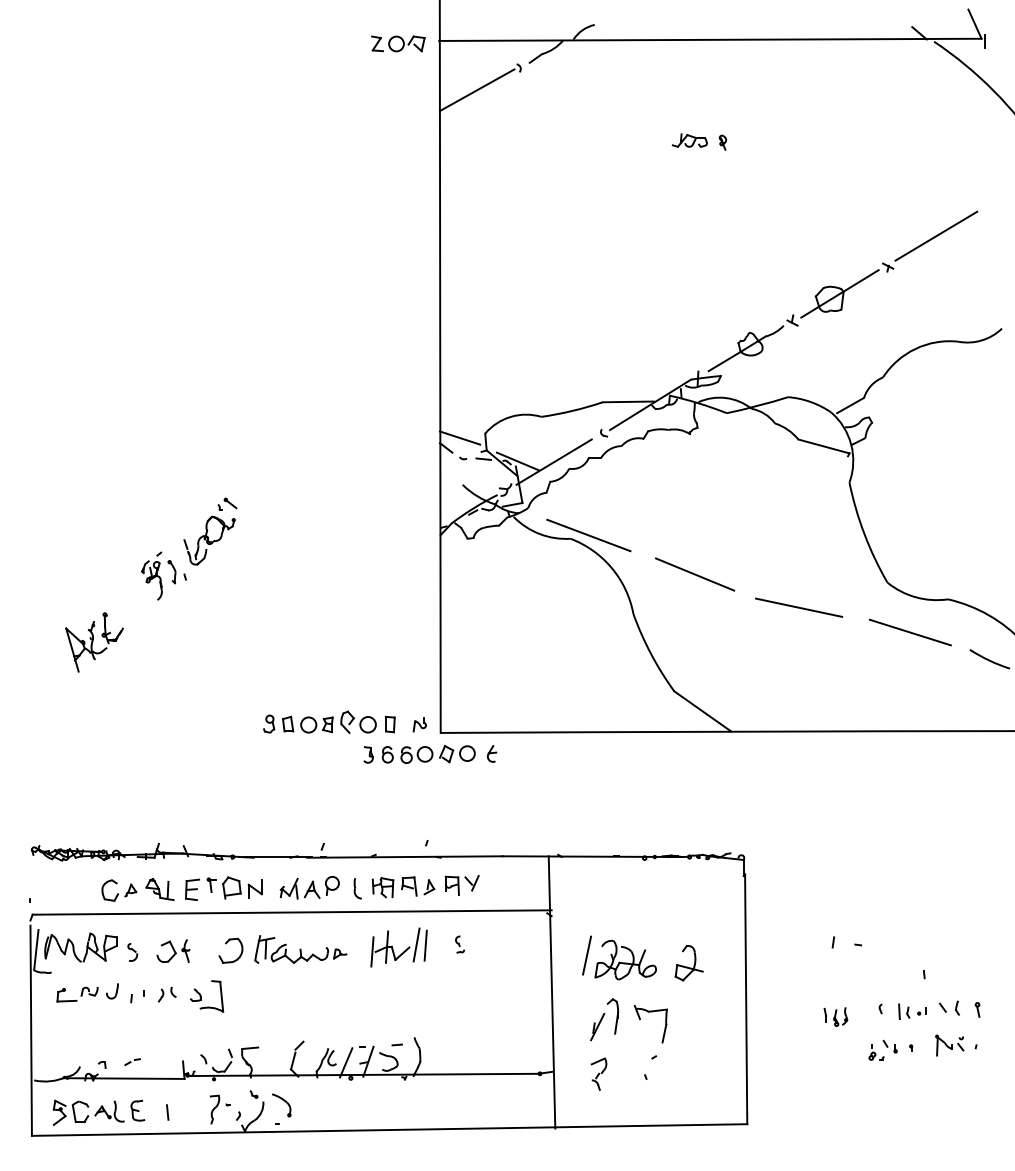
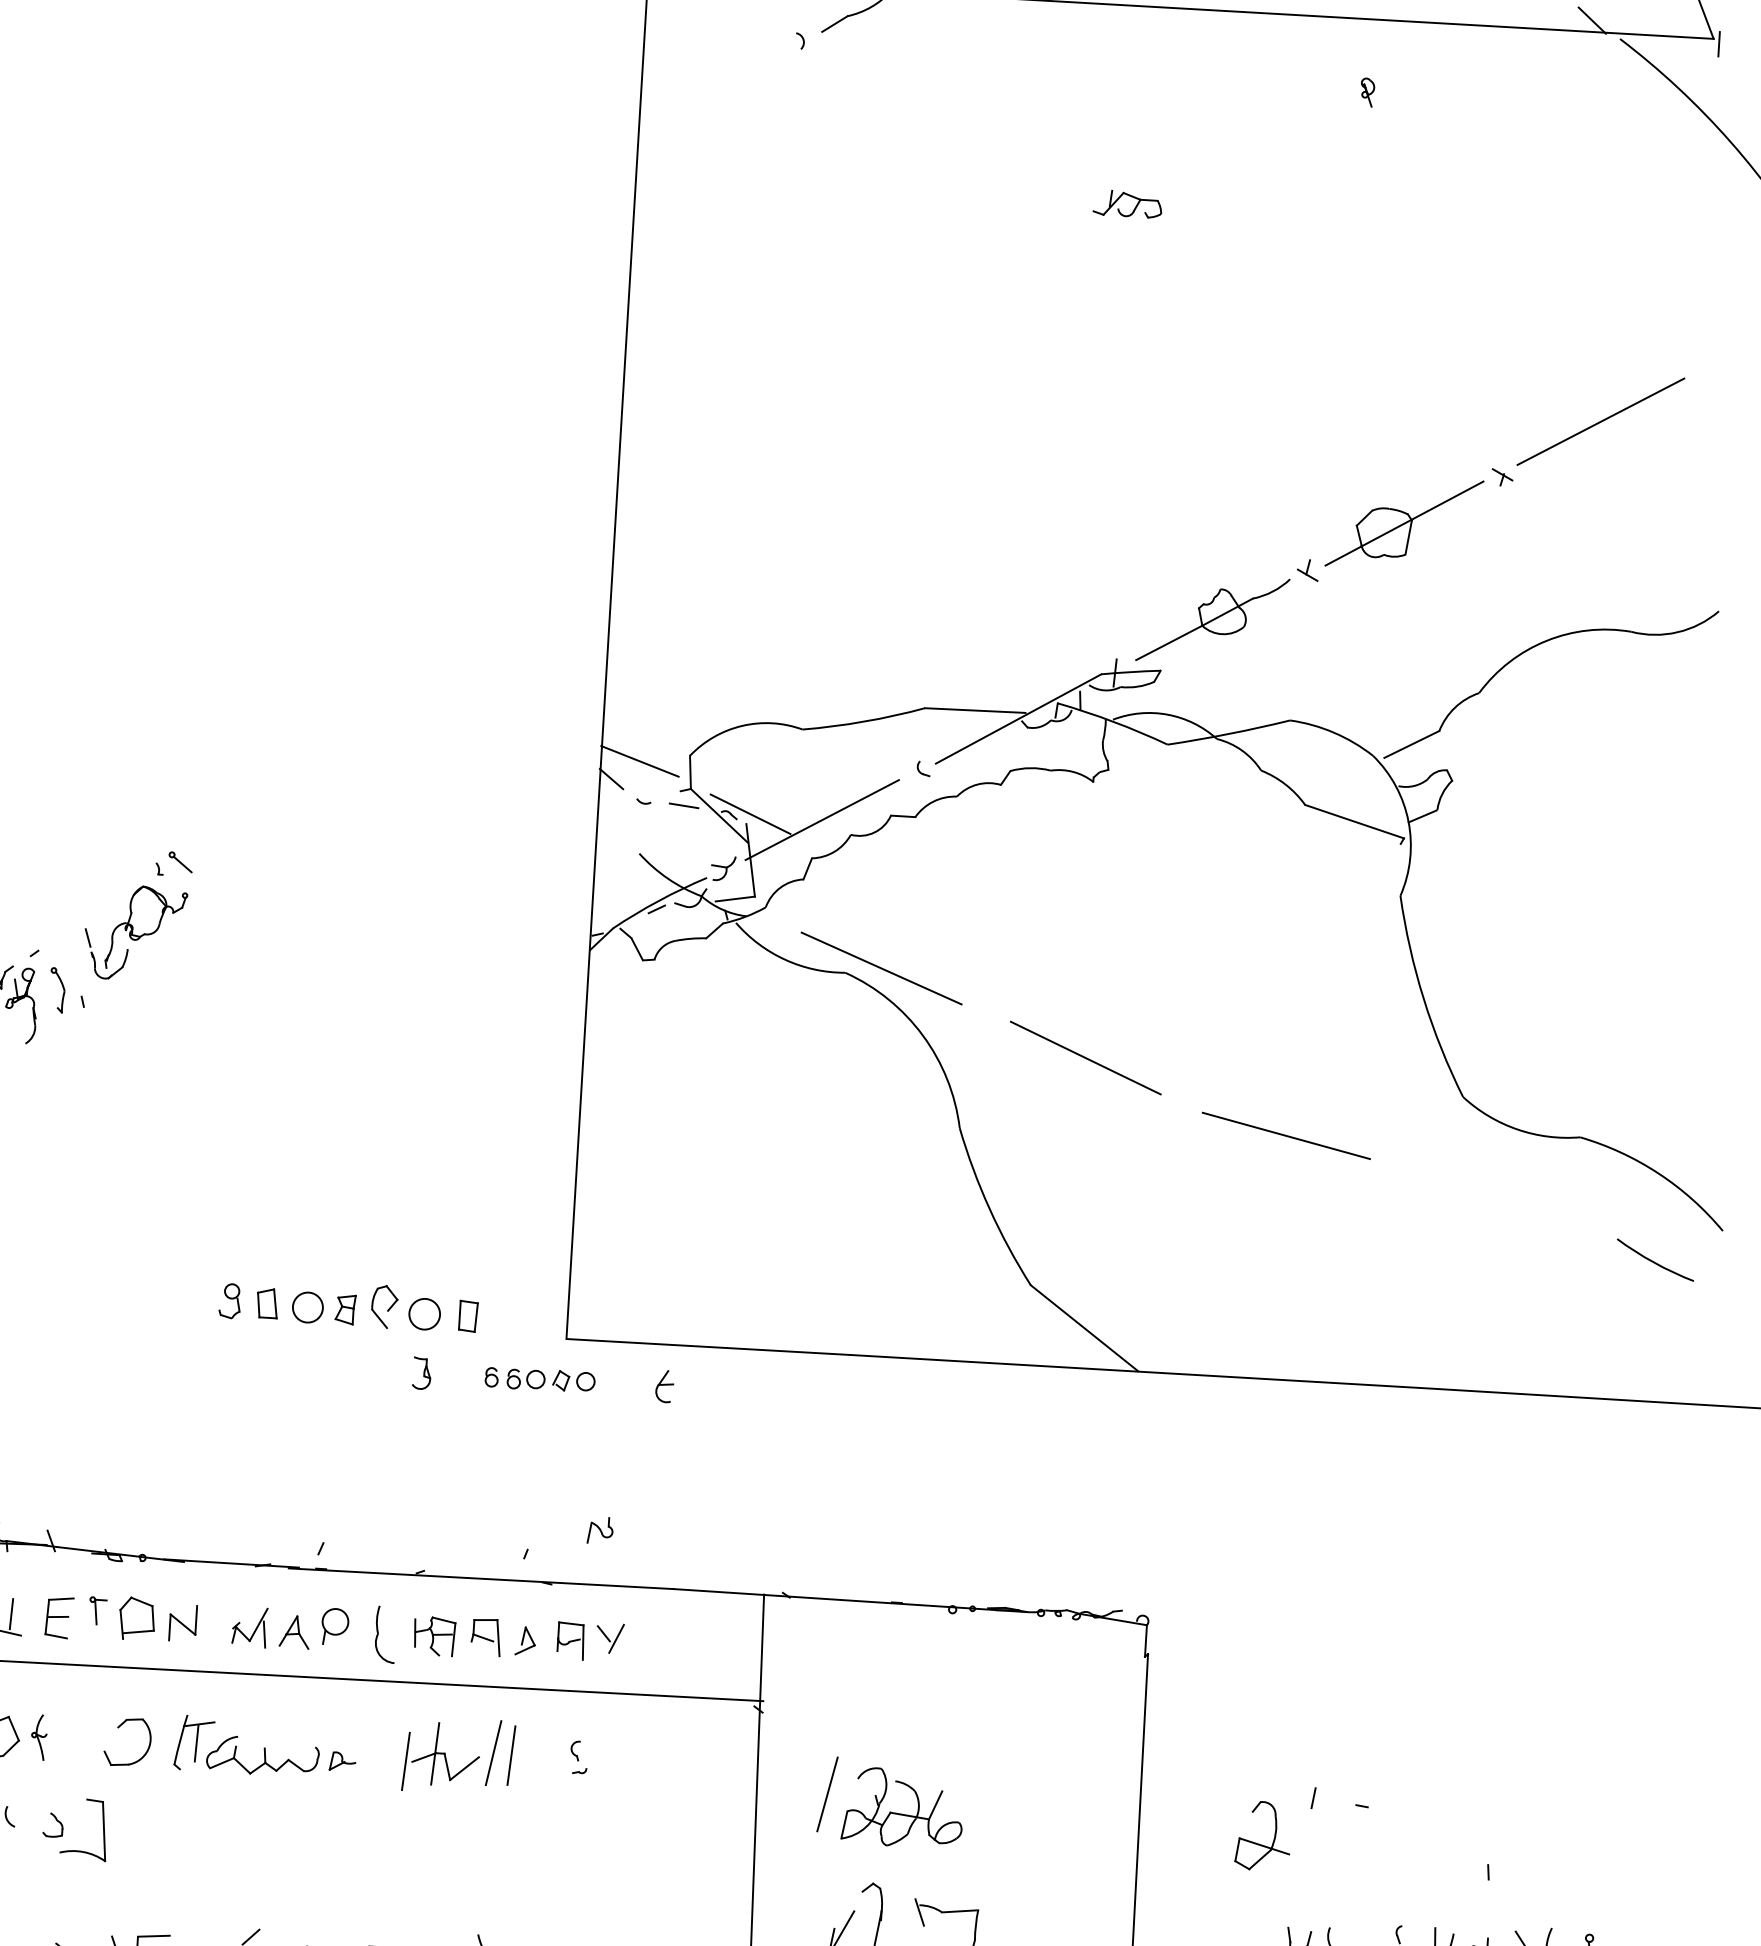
line: (476, 90) -> (714, 79), removed
part: (722, 142) -> (1366, 92), moved
line: (909, 632) -> (1500, 1197), removed
part: (419, 724) -> (599, 1529), moved
part: (428, 754) -> (539, 1379), size x0.6
part: (357, 888) -> (384, 1634), size x1.4
part: (688, 963) -> (1262, 1836), moved

